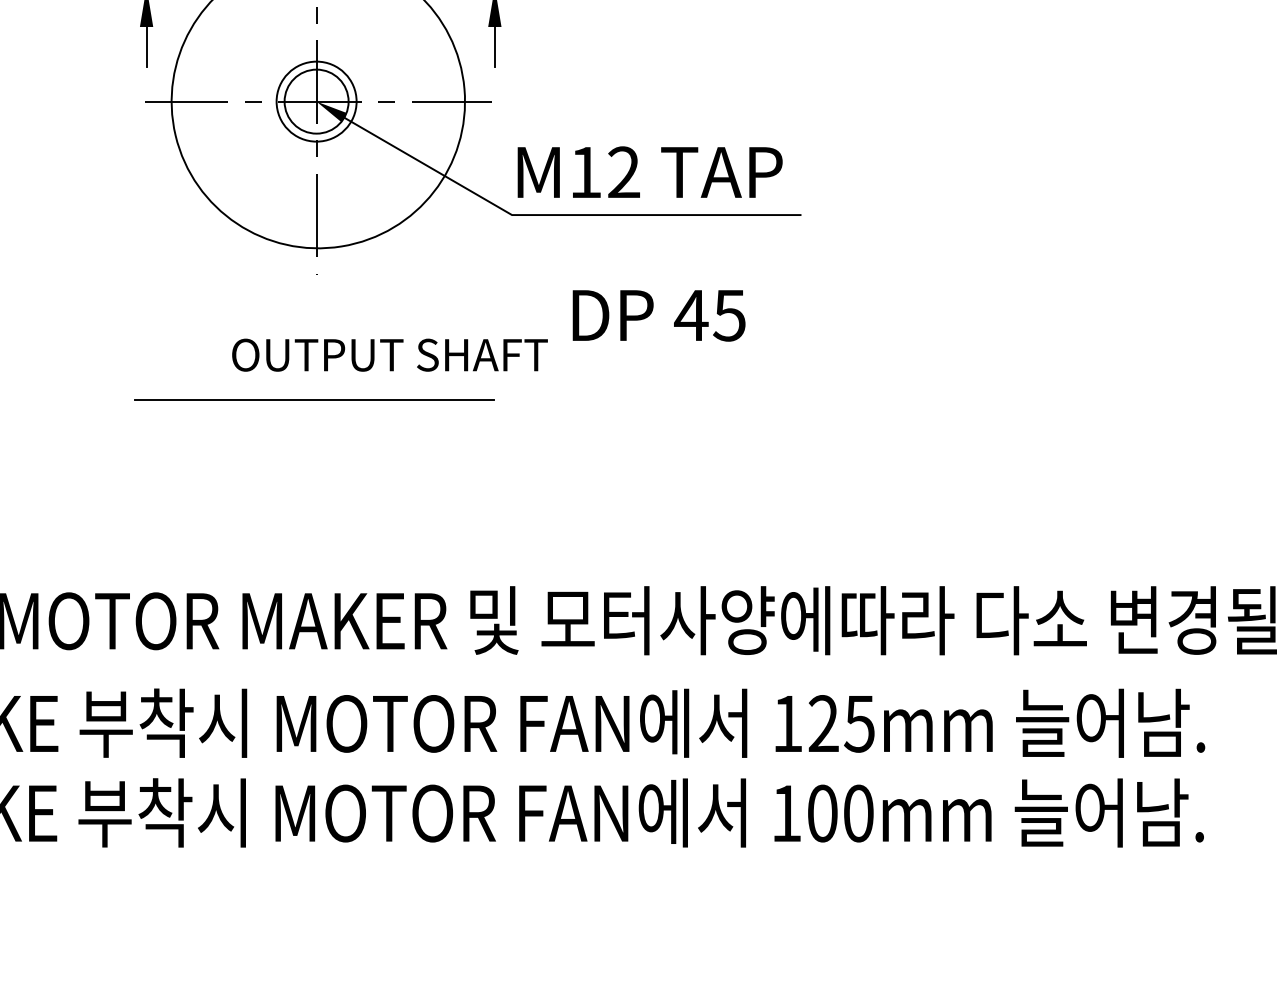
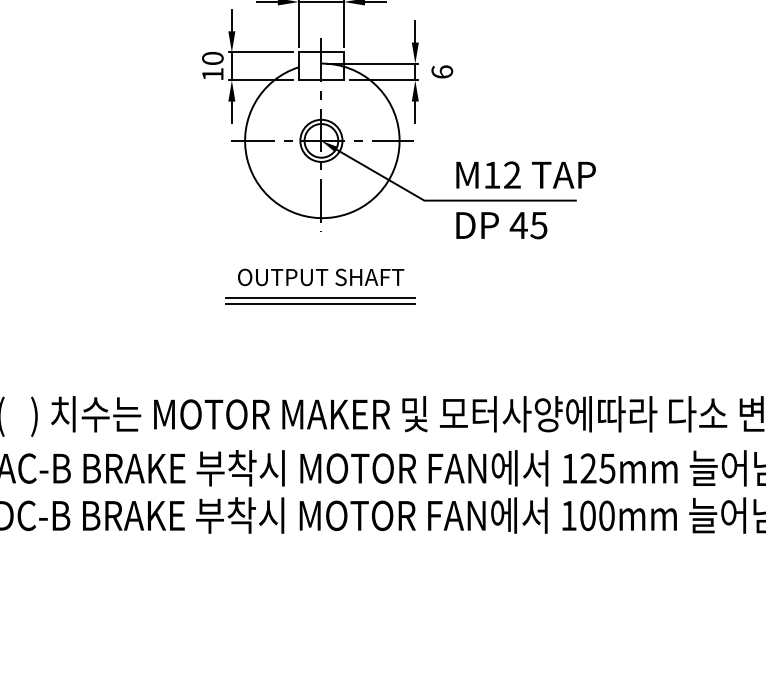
text: (648, 171) -> (525, 174), moved
text: (658, 315) -> (501, 225), moved
text: (390, 355) -> (321, 277), moved
line: (314, 410) -> (320, 303), added

